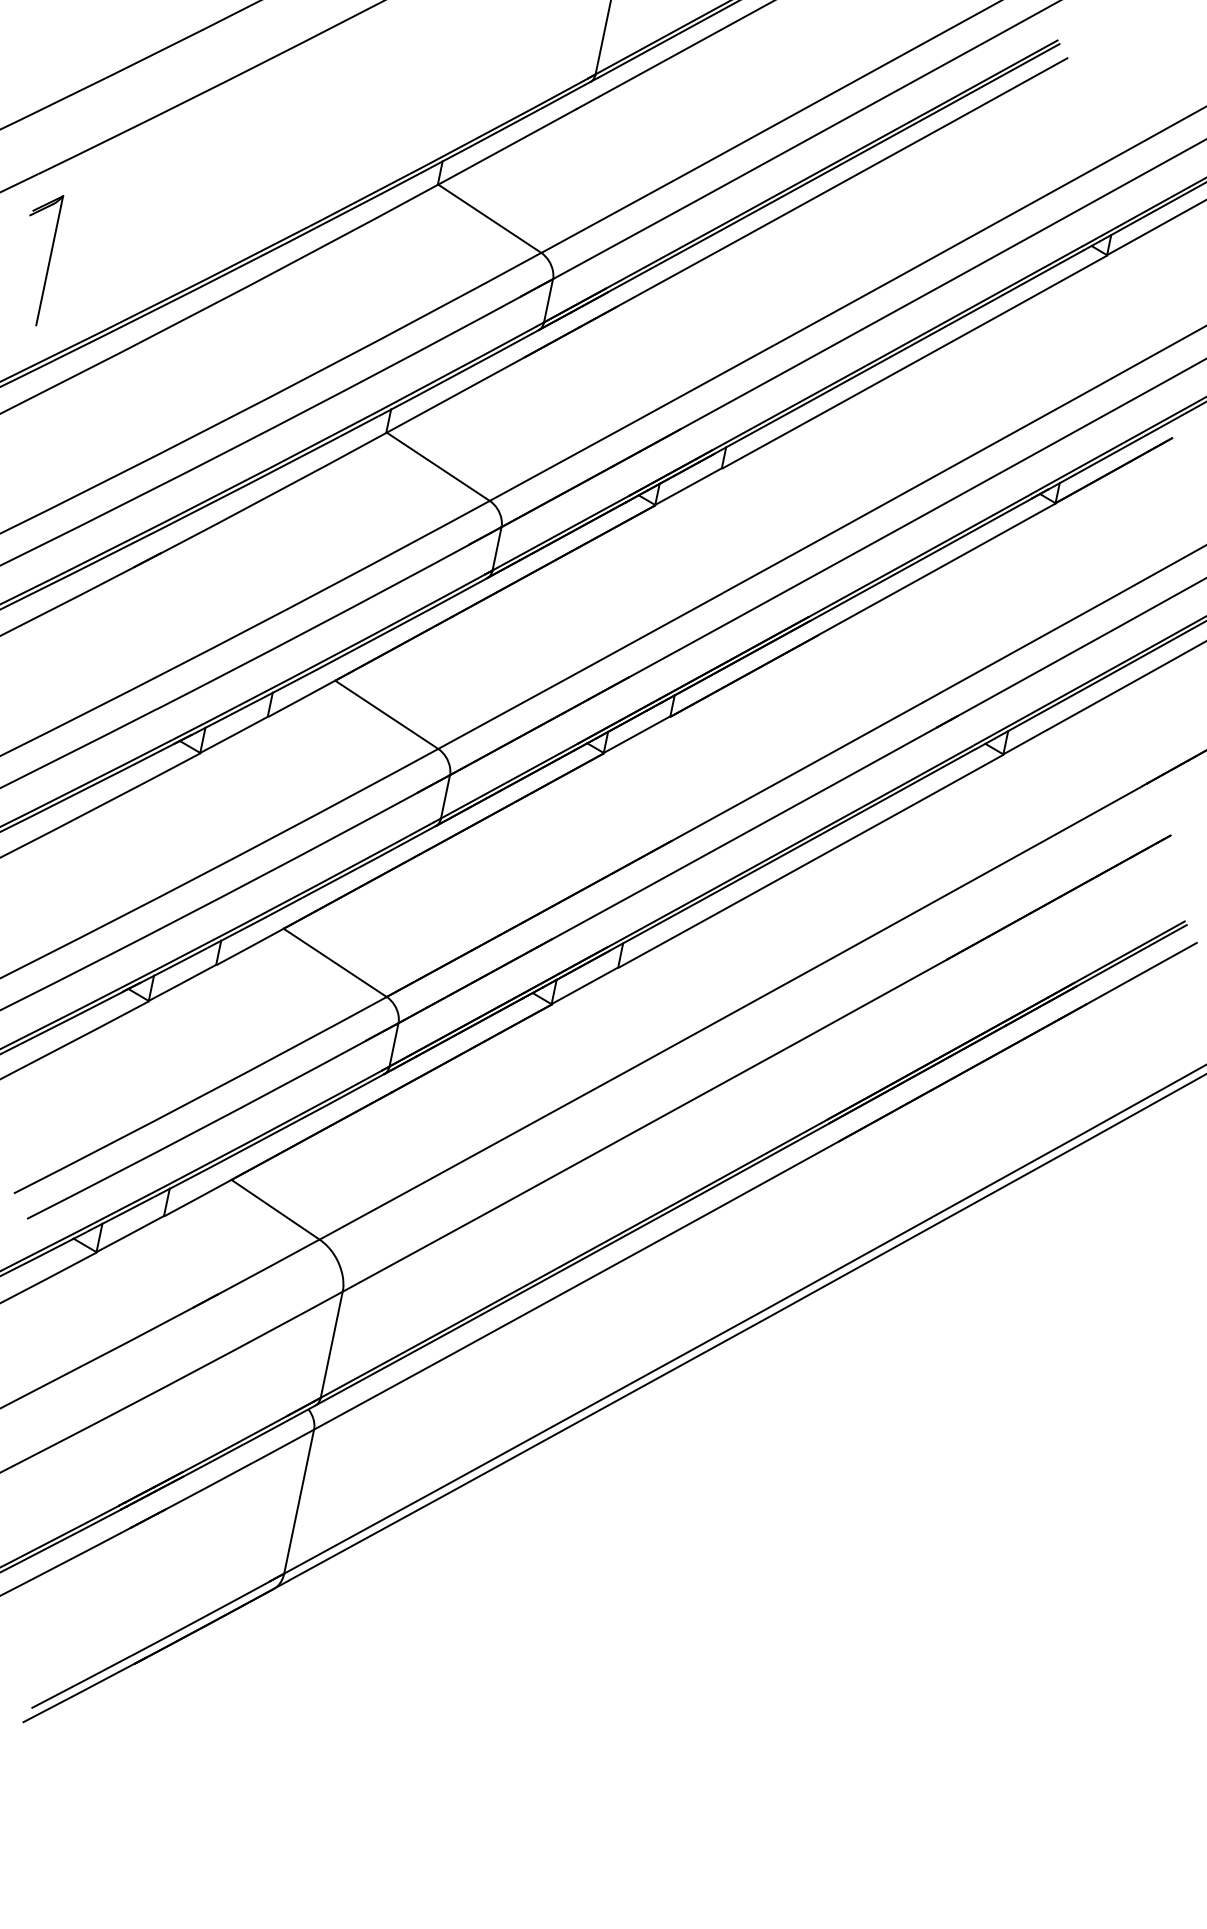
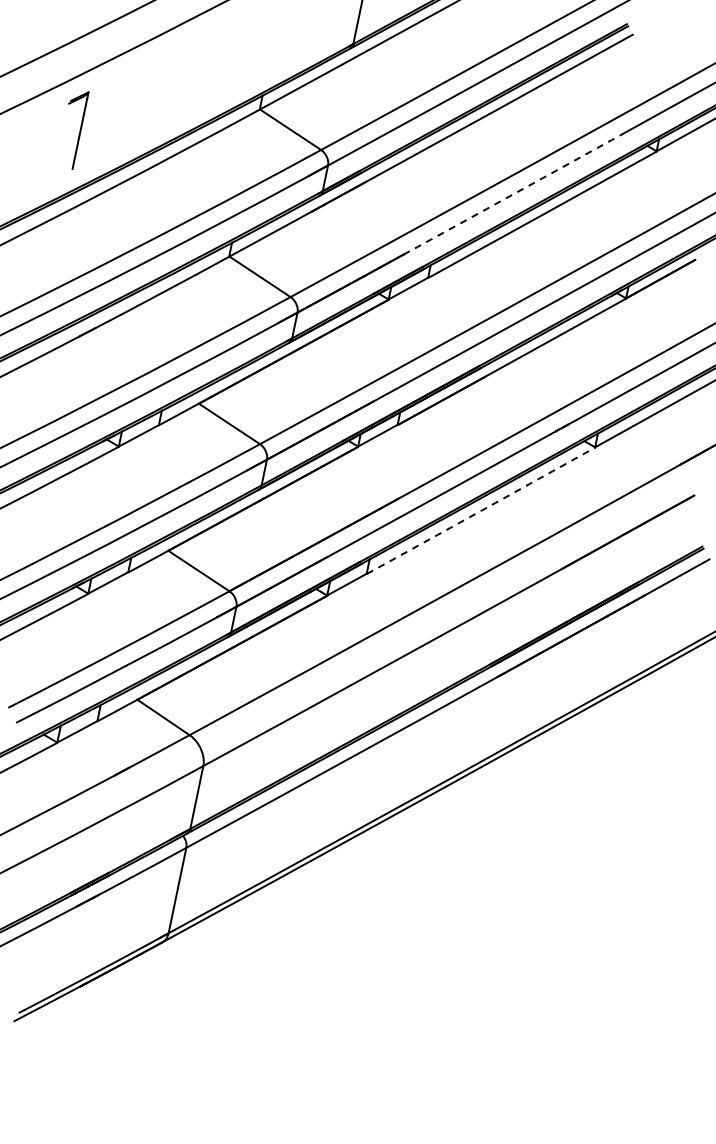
part: (46, 260) -> (78, 130), moved
arc: (867, 326) -> (514, 193), solid -> dashed
arc: (811, 860) -> (481, 510), solid -> dashed

